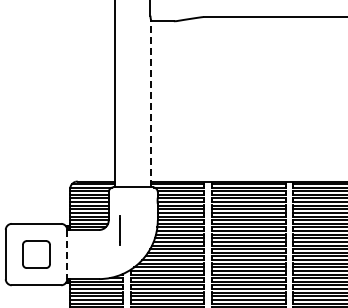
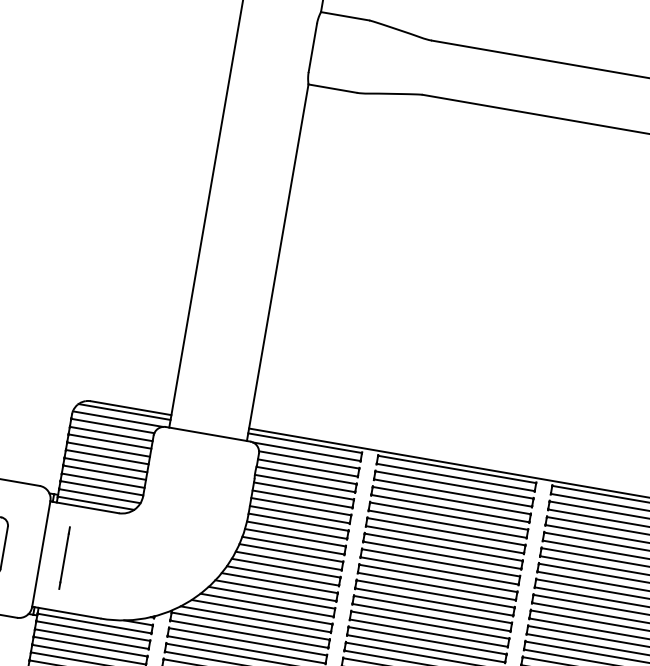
line: (151, 103) -> (278, 261), dashed -> solid
line: (119, 230) -> (63, 557), moved
line: (67, 254) -> (41, 554), dashed -> solid

